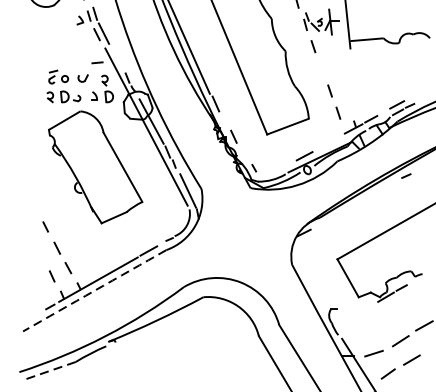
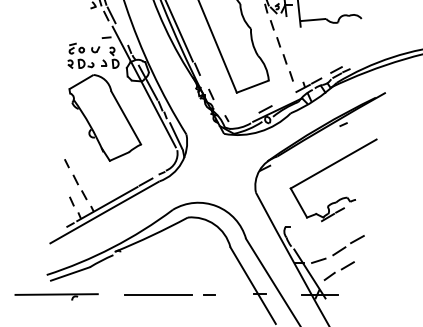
line: (321, 69) -> (278, 42), added
arc: (94, 290) -> (104, 212), dashed -> solid
line: (50, 370) -> (70, 273), dashed -> solid

